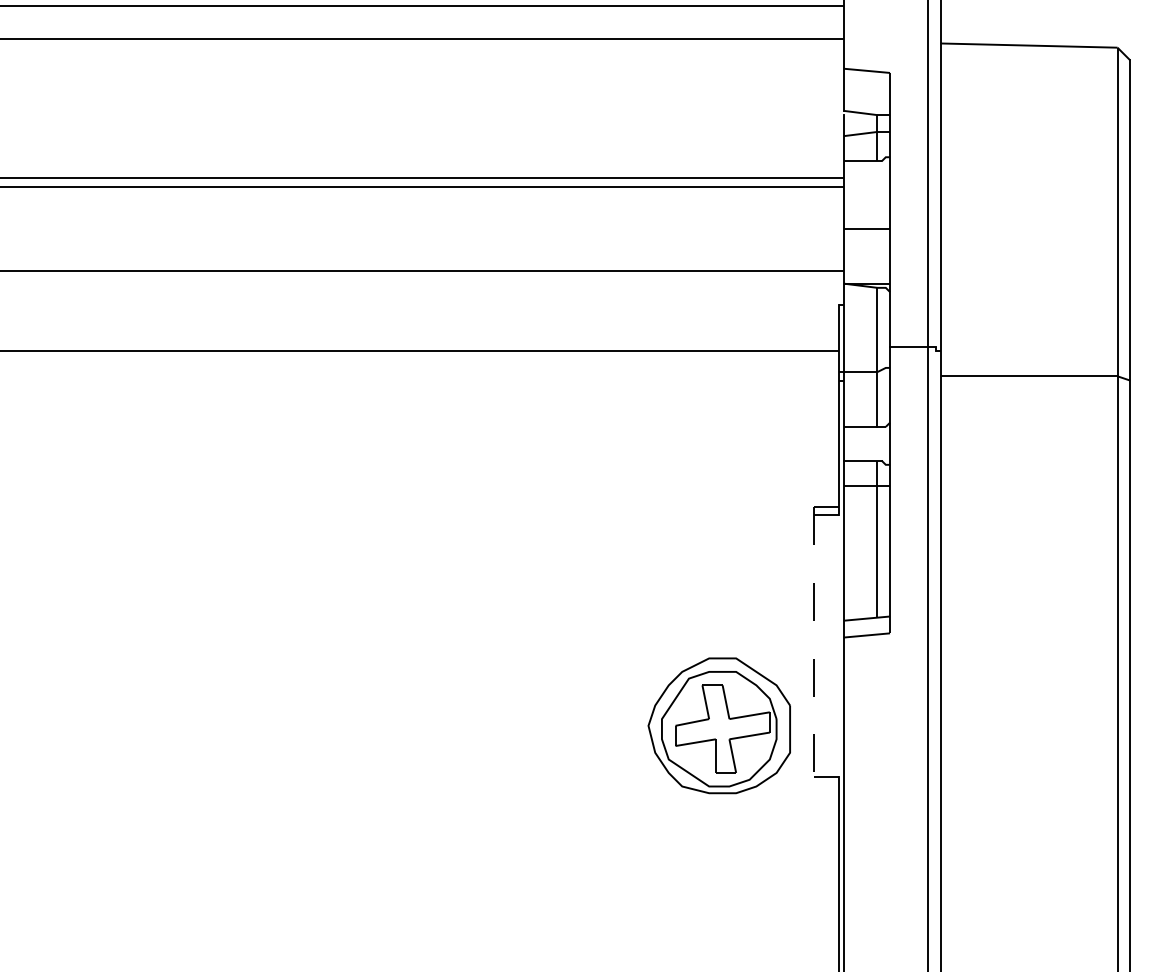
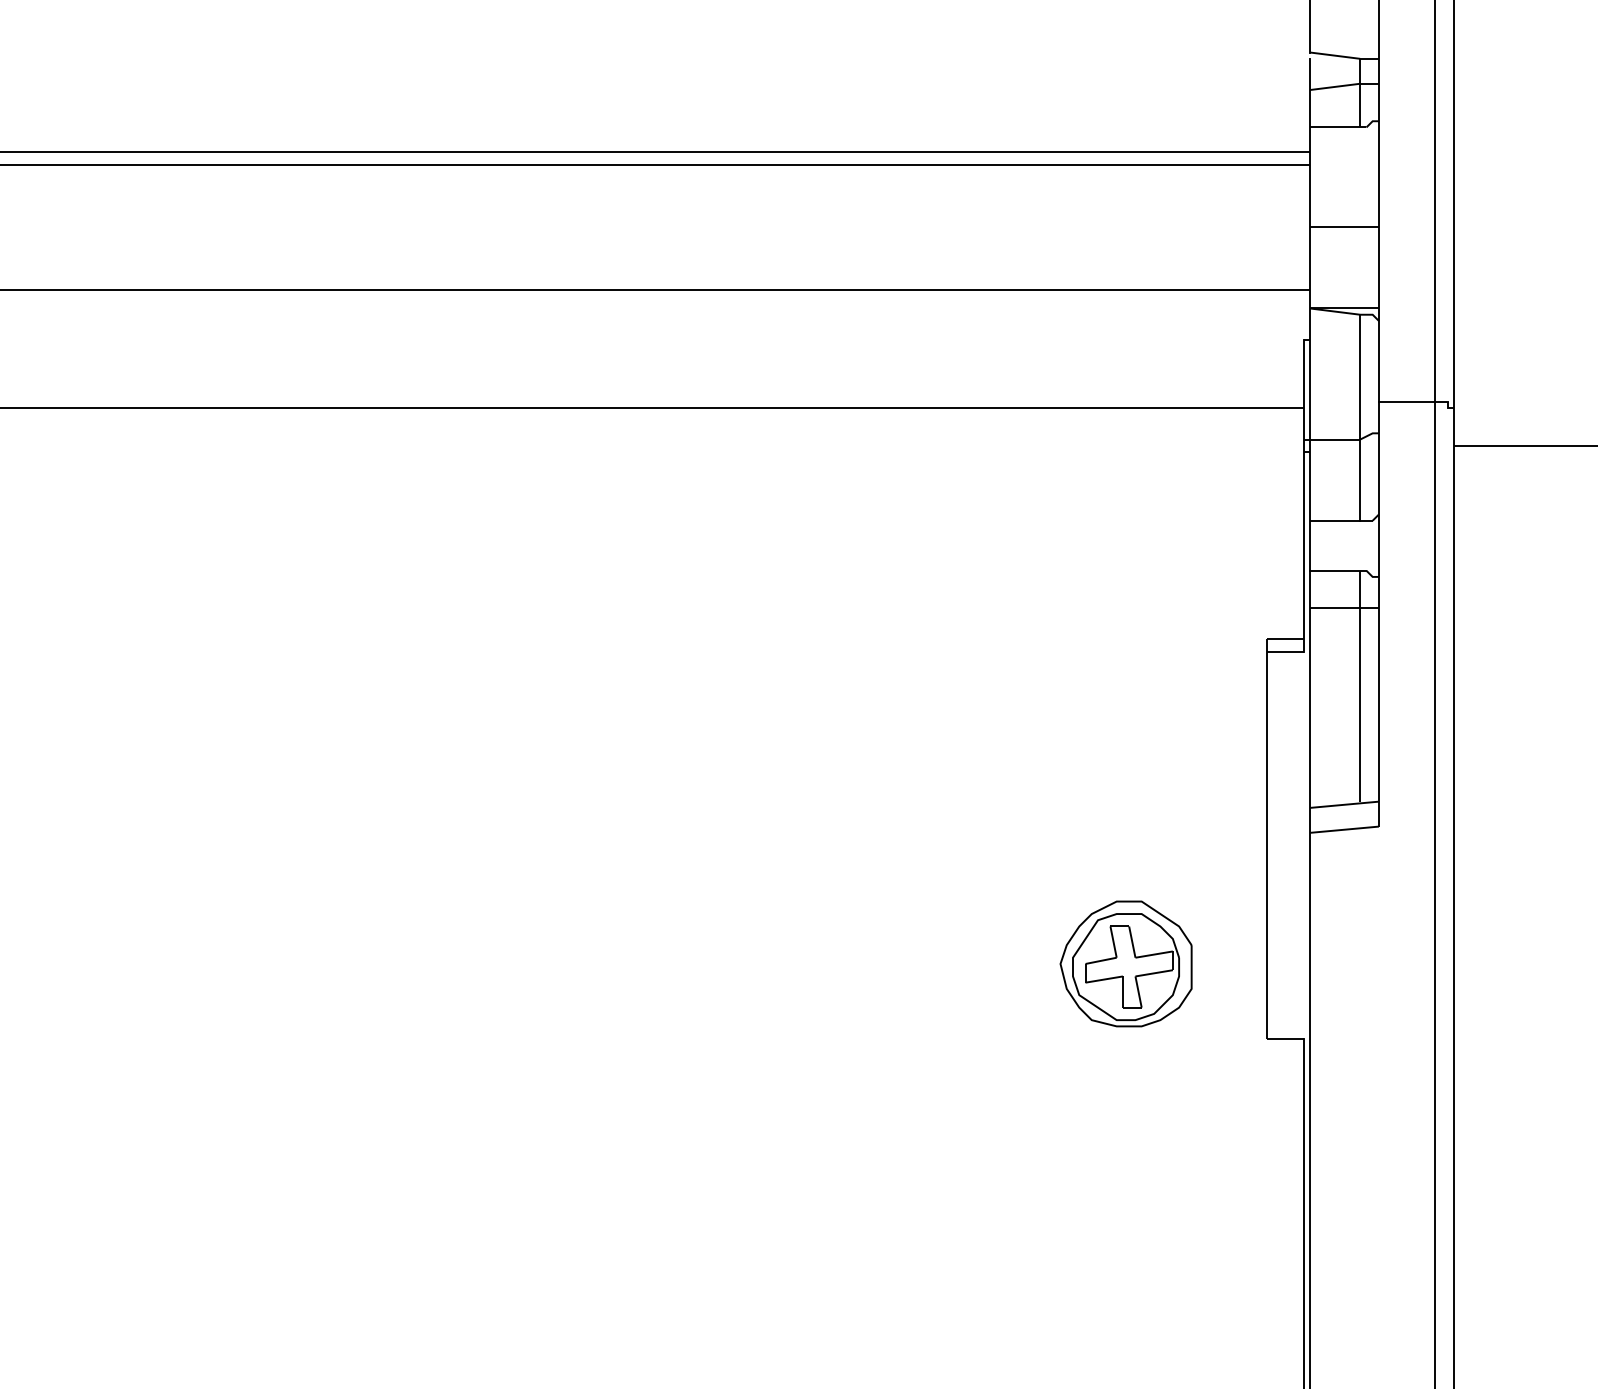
line: (814, 641) -> (1267, 838), dashed -> solid
part: (719, 726) -> (1126, 964), size x0.62

